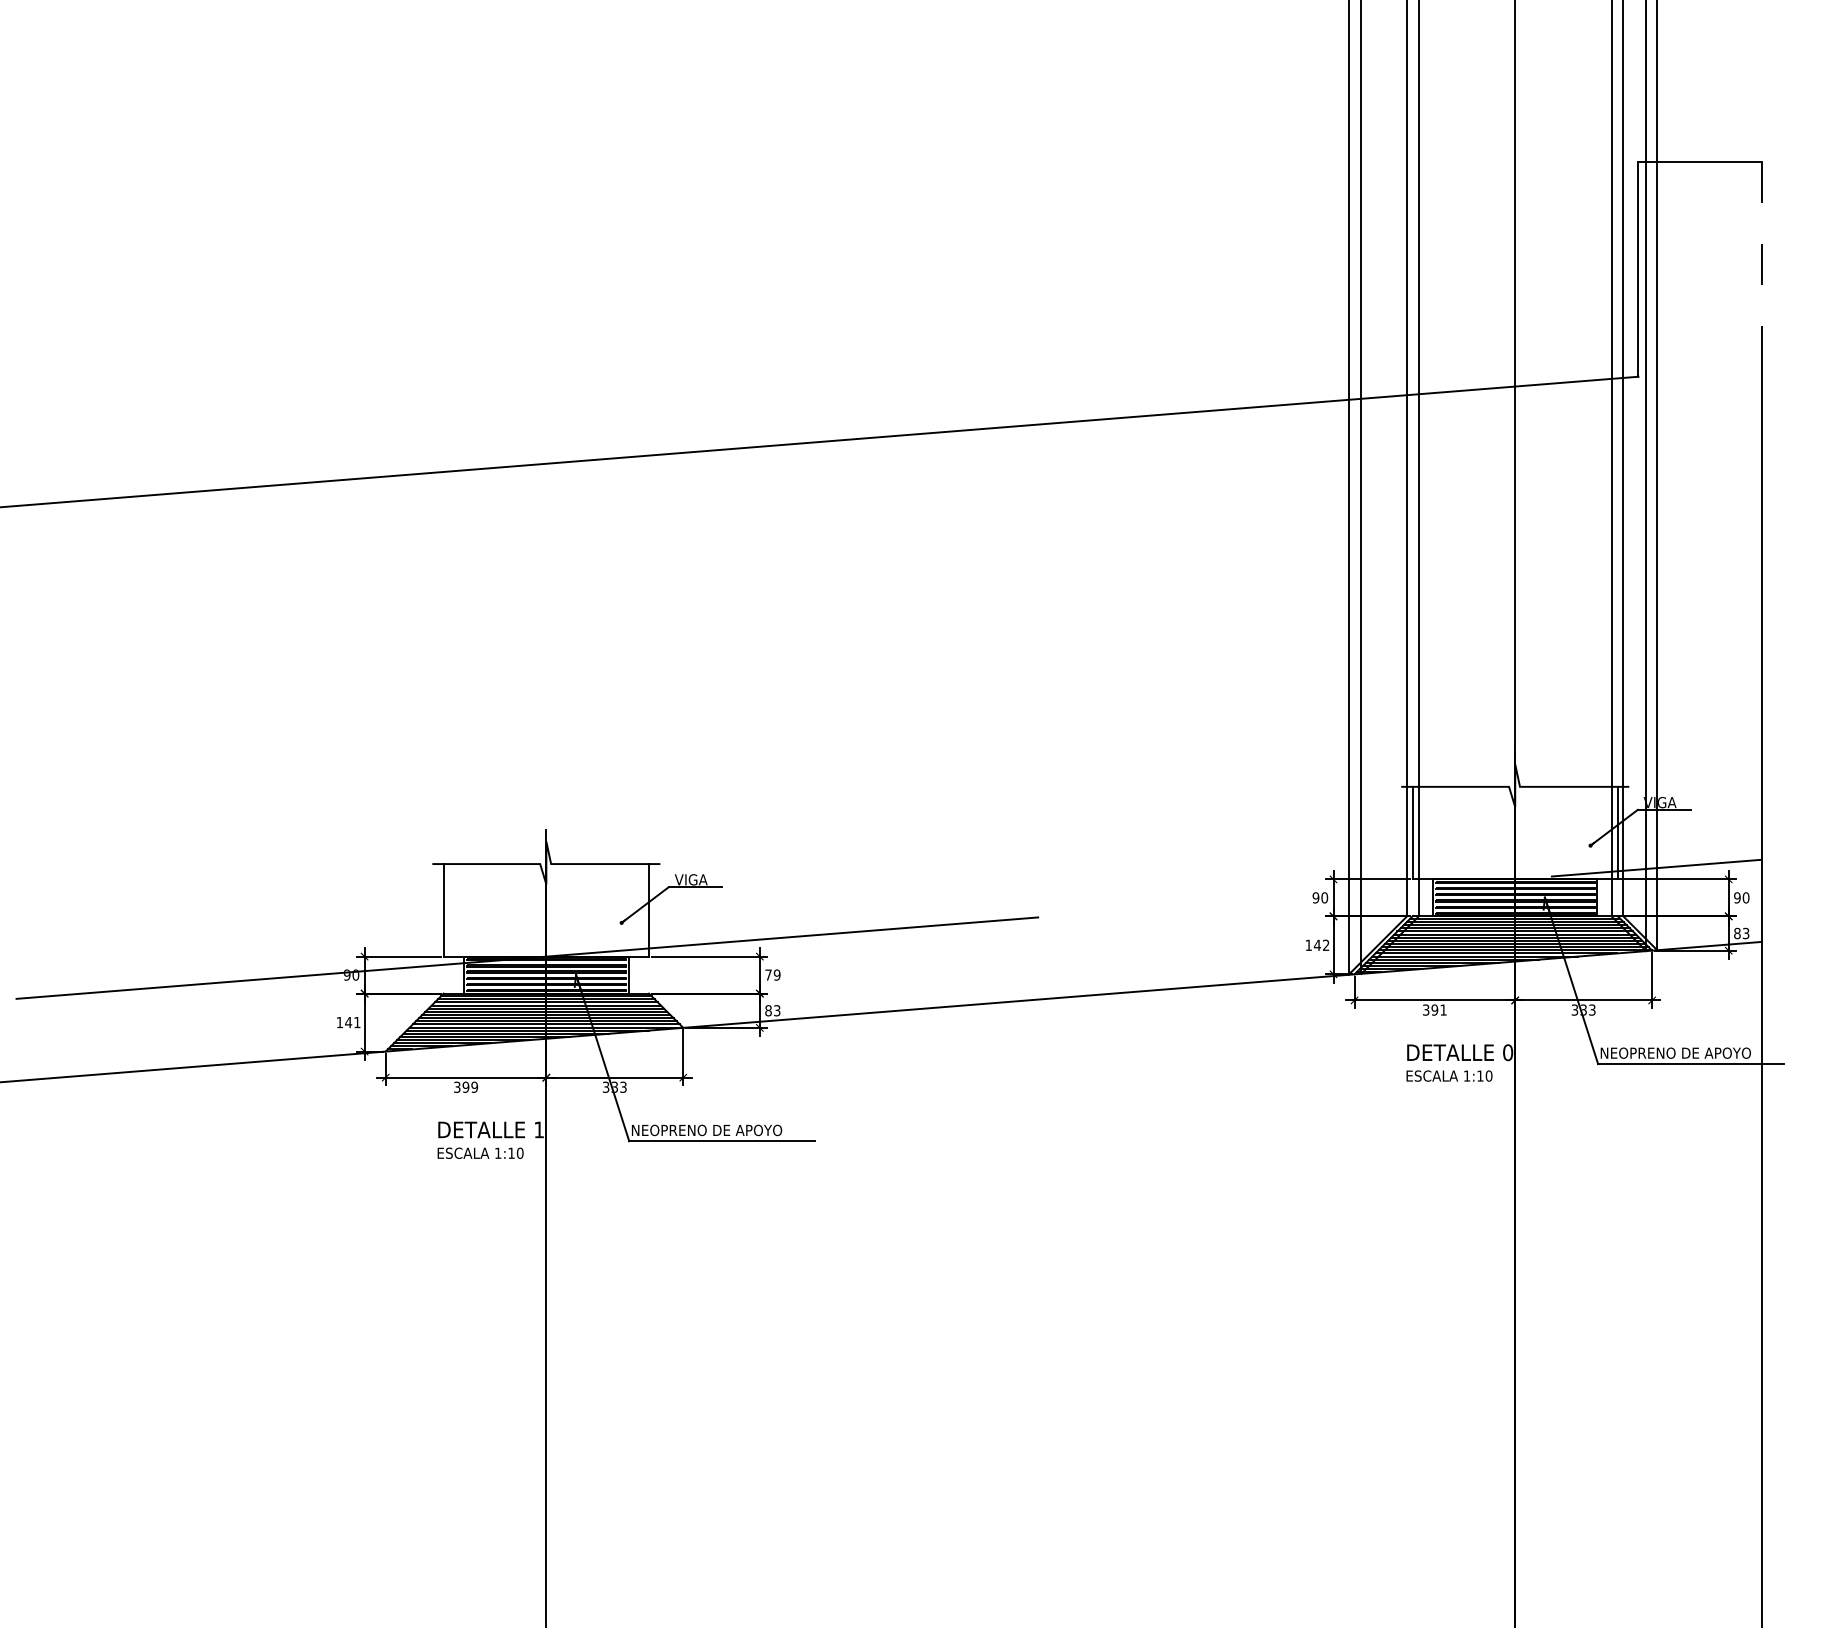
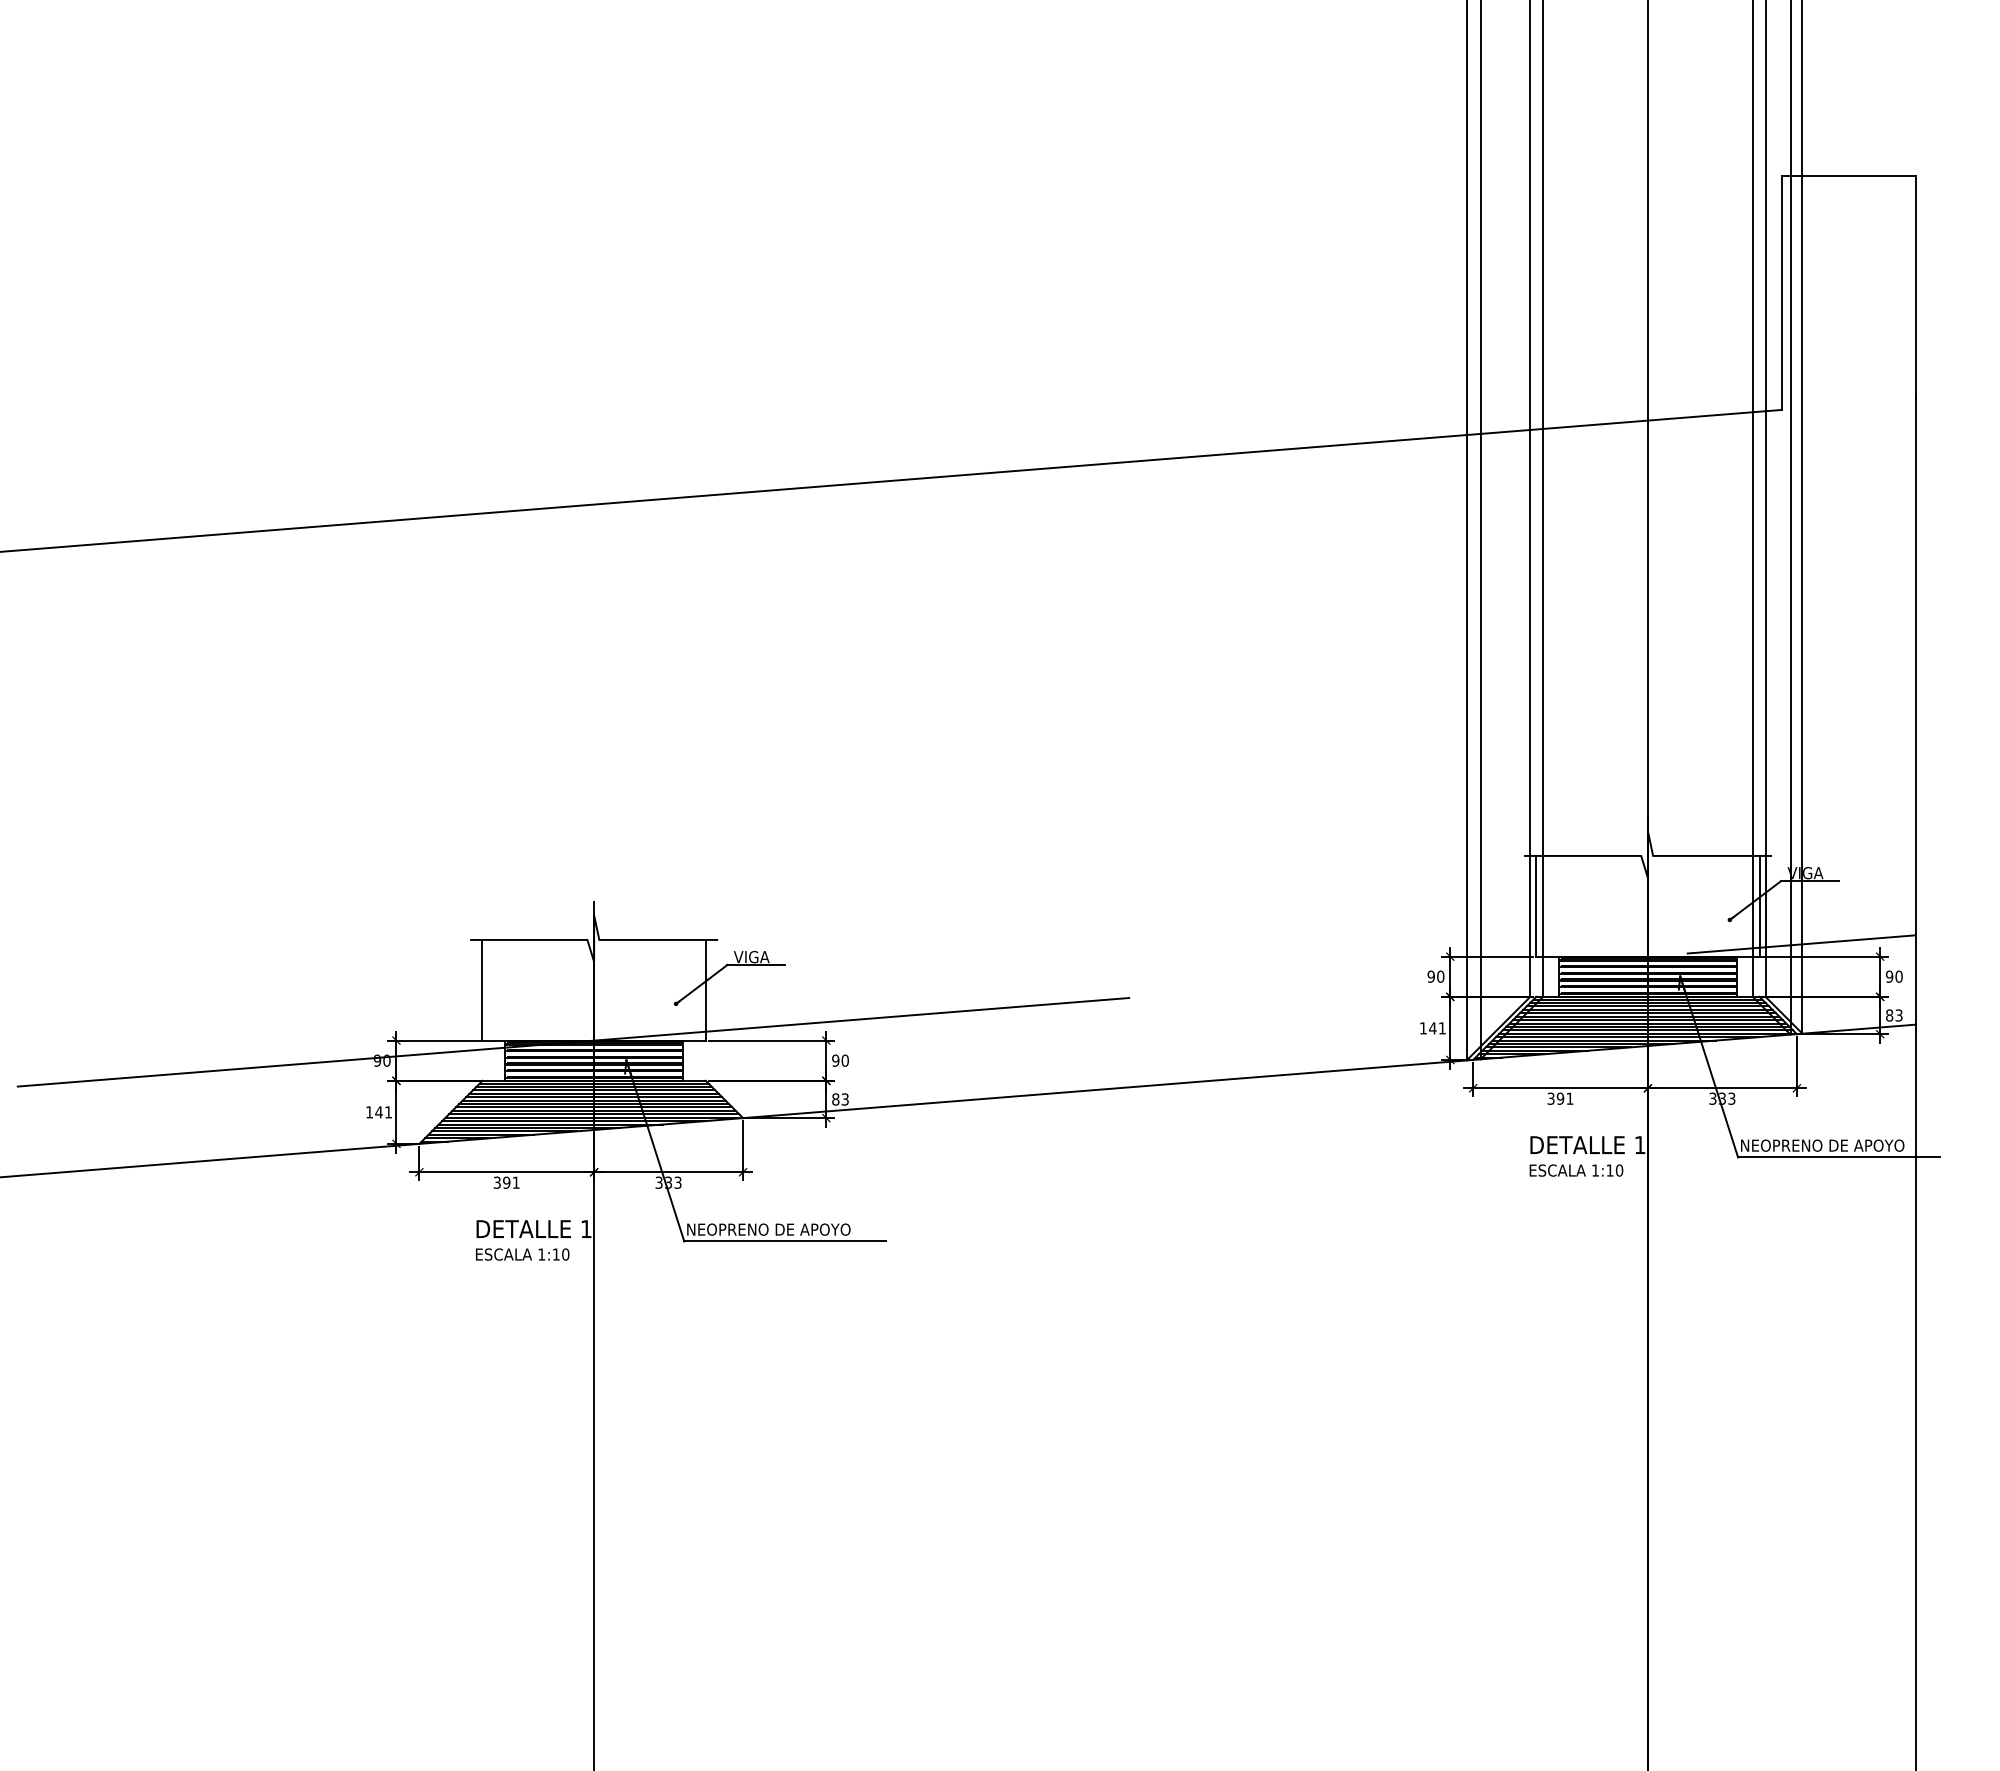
line: (1761, 264) -> (1915, 287), dashed -> solid
text: (1325, 945) -> (1441, 1028), 142 -> 141
text: (772, 974) -> (840, 1060), 79 -> 90
text: (1507, 1053) -> (1639, 1145), 0 -> 1
text: (474, 1087) -> (515, 1182), 399 -> 391

